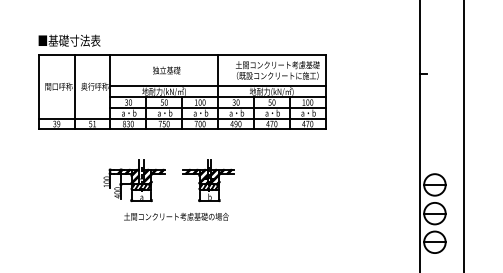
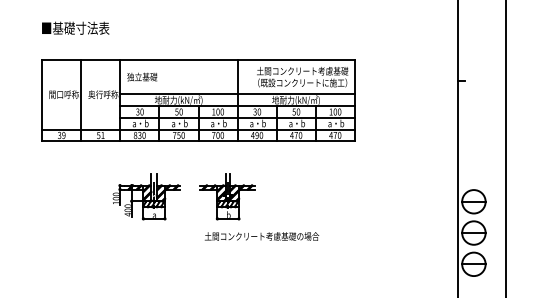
text: (69, 40) -> (75, 28), moved
text: (166, 70) -> (142, 77), moved
text: (176, 216) -> (262, 236), moved

